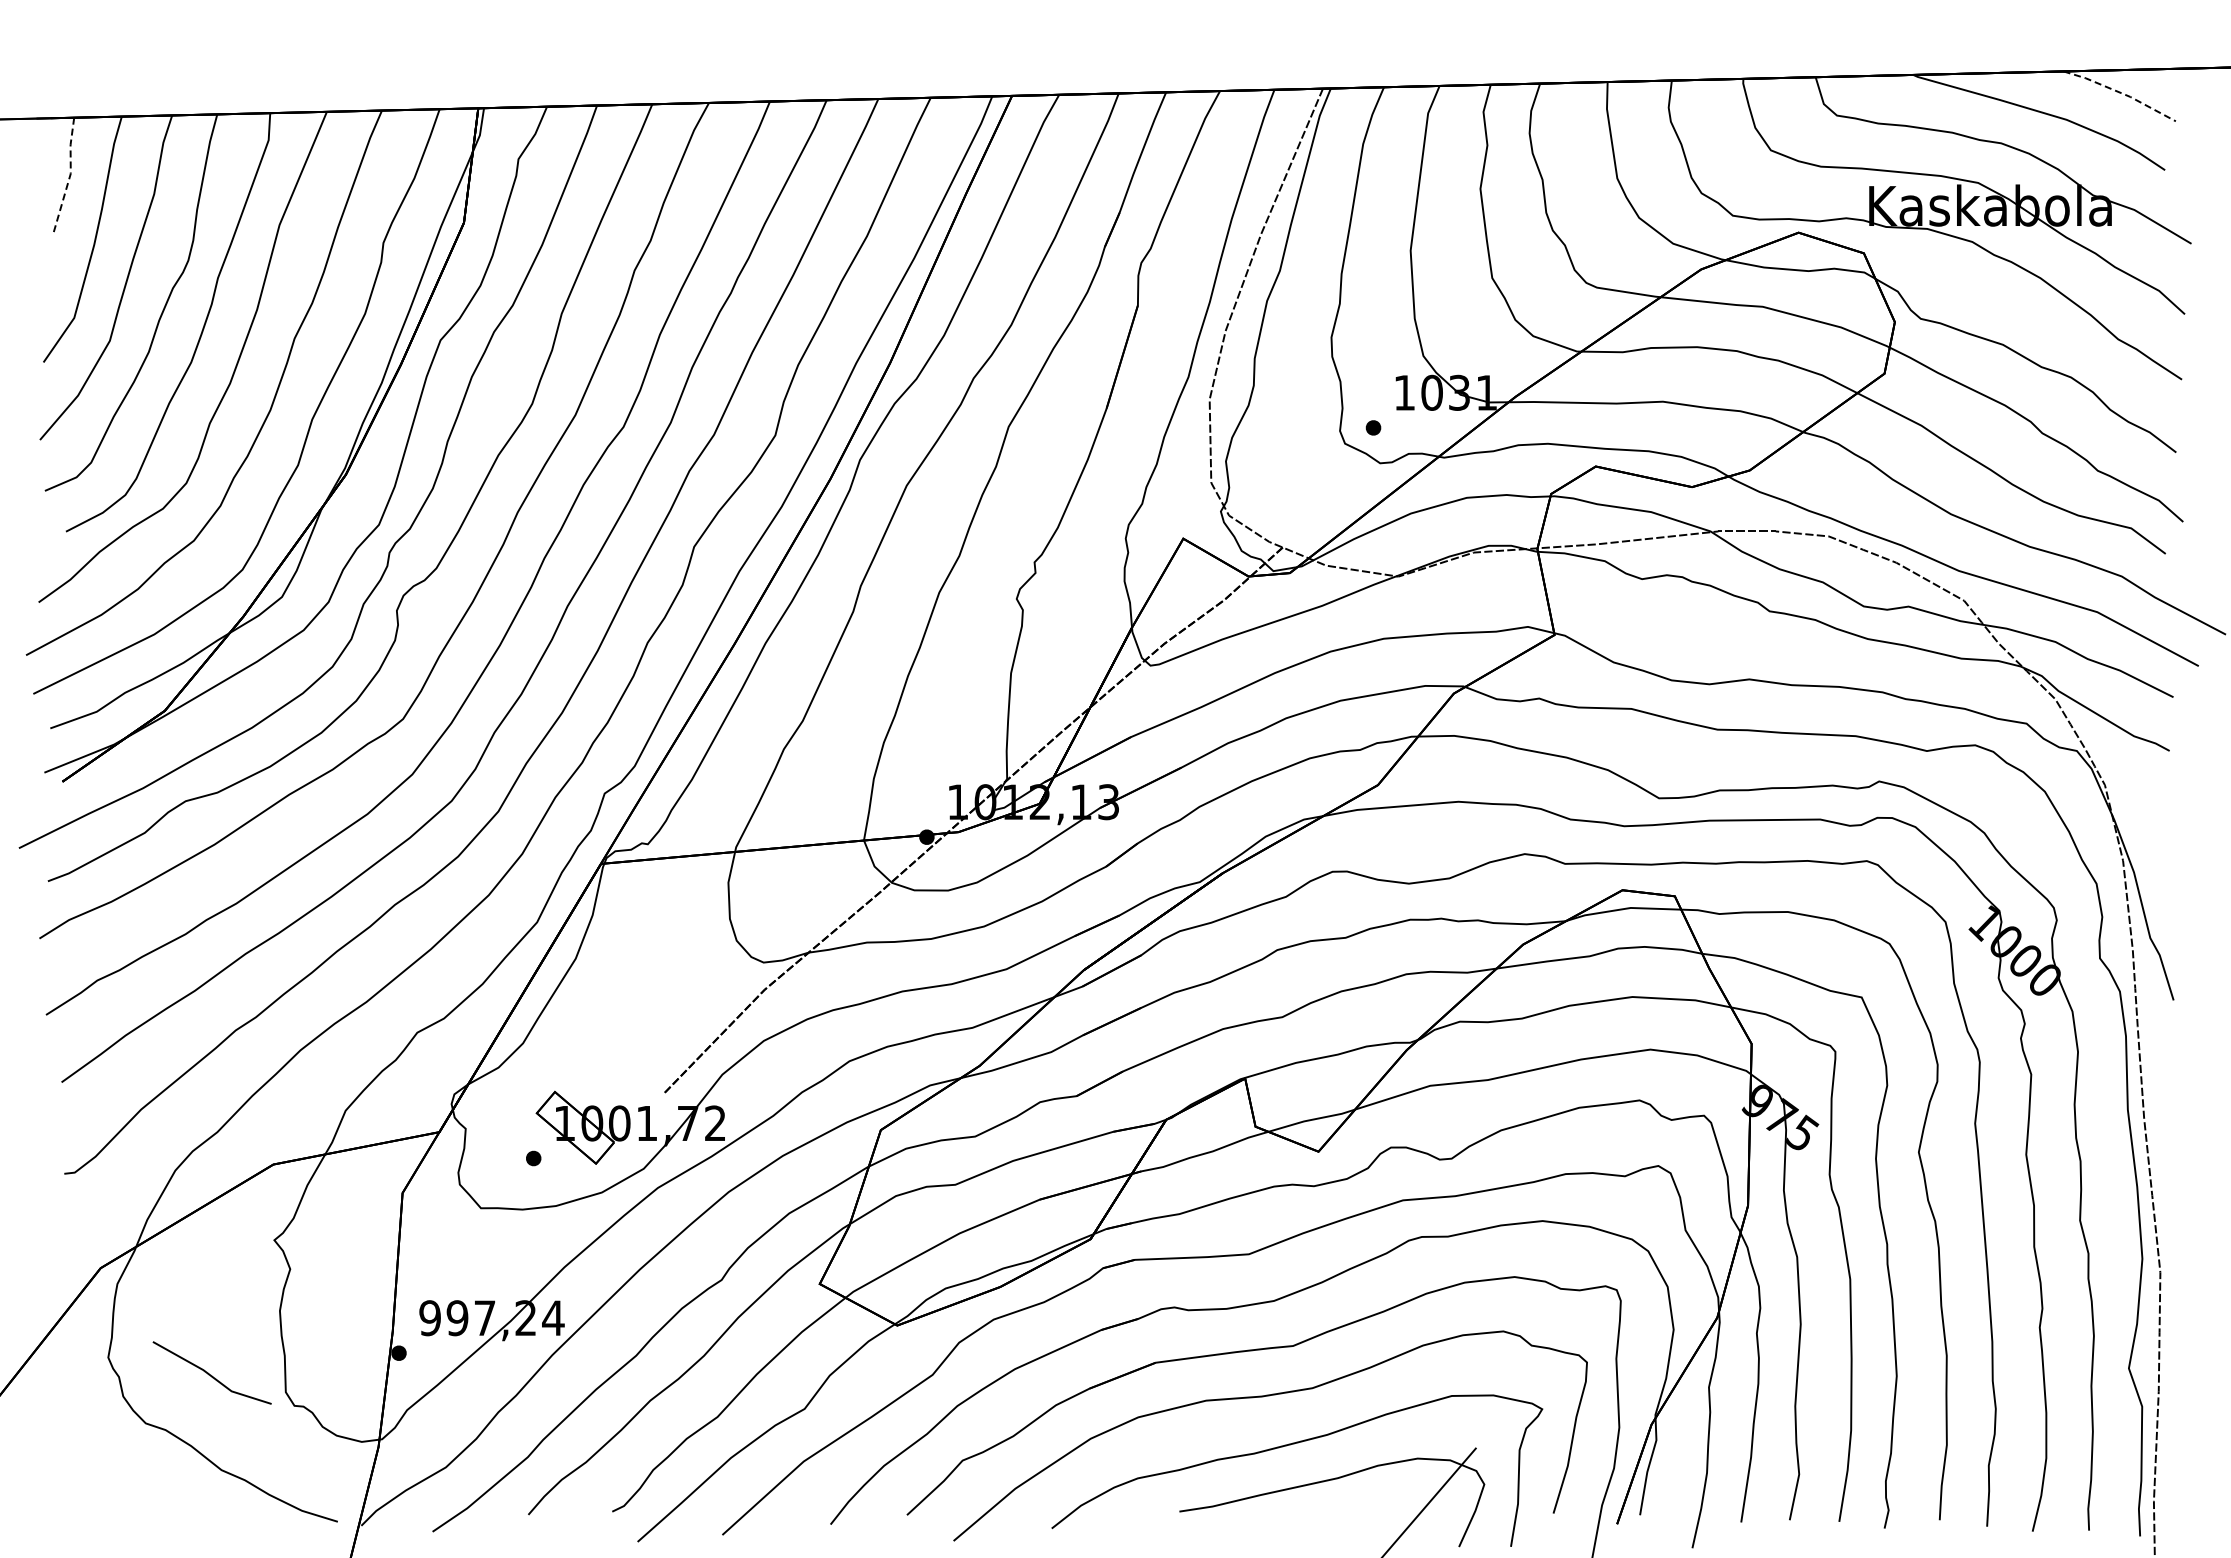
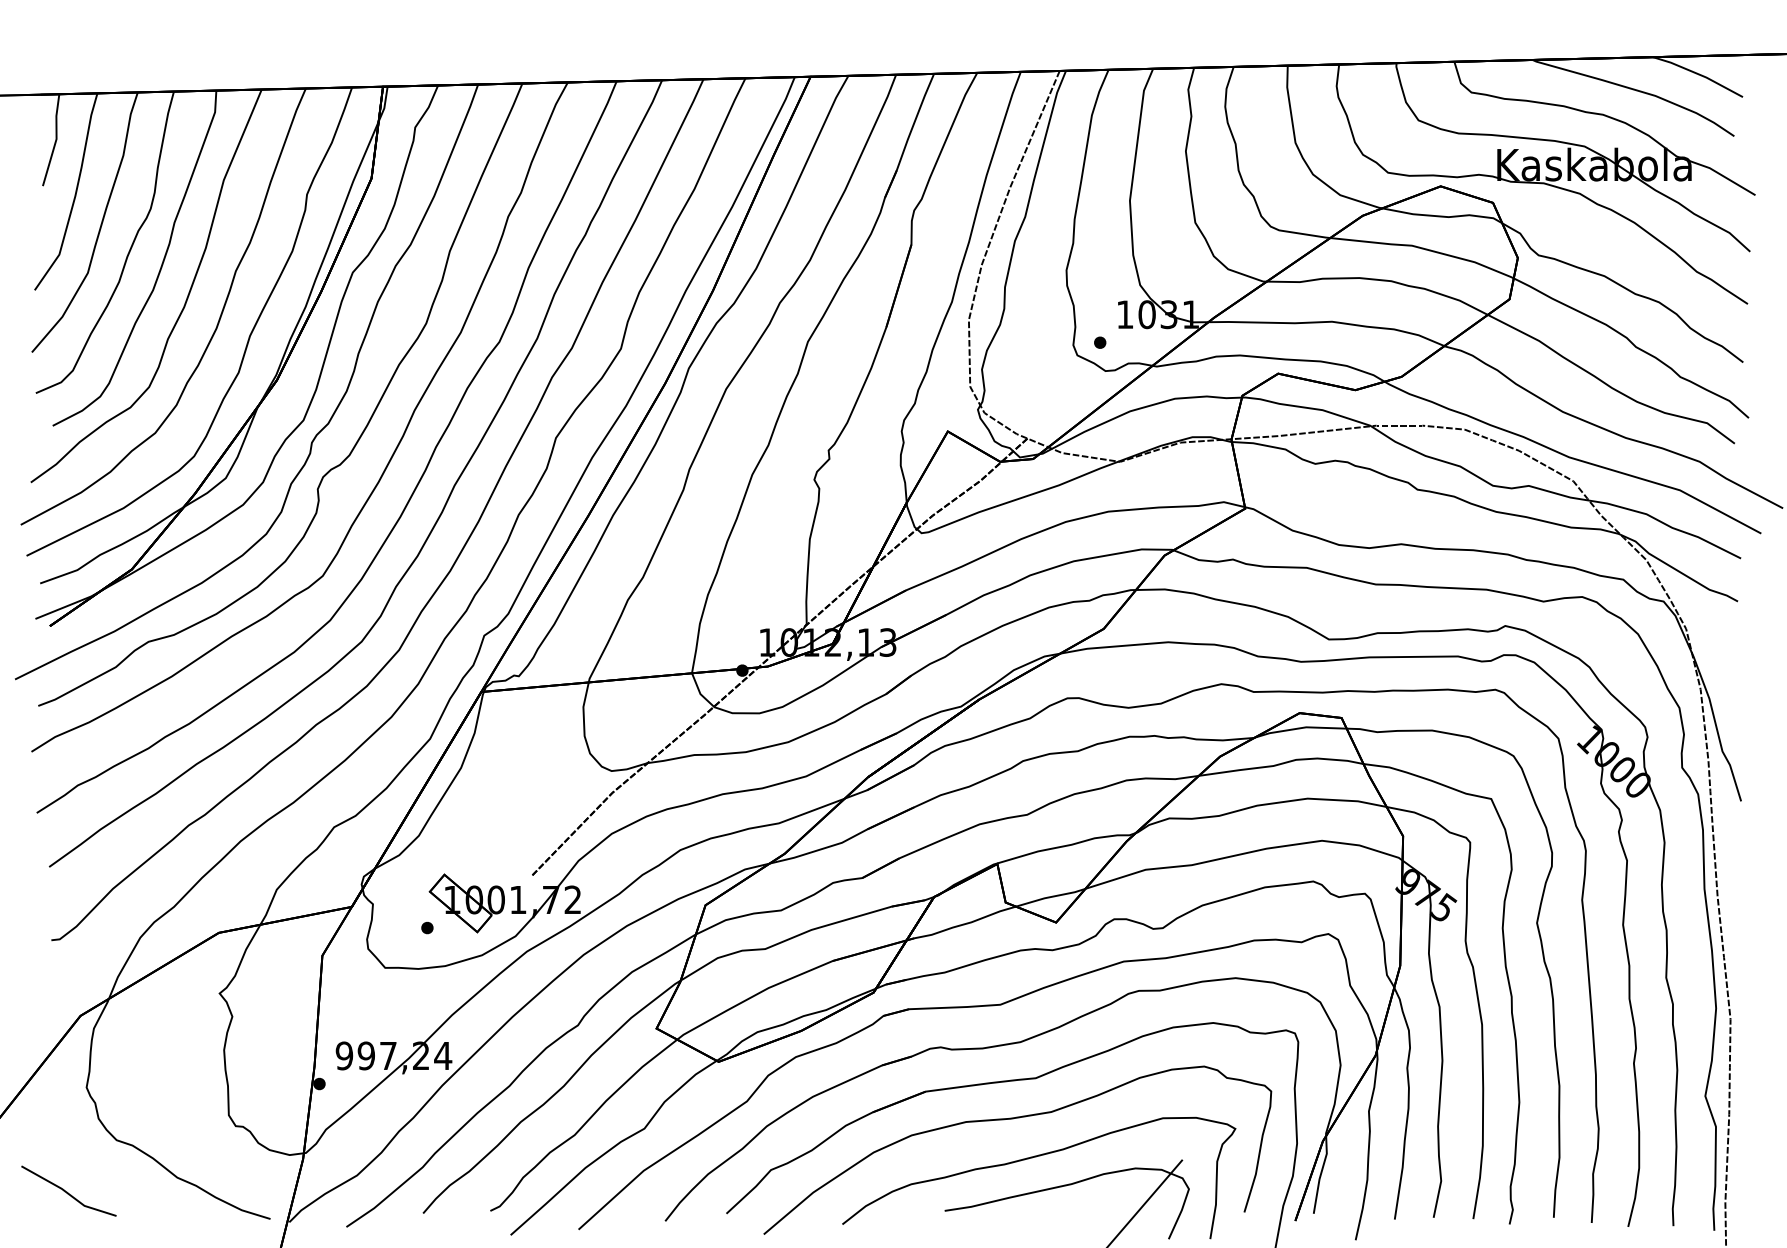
line: (2121, 93) -> (1699, 74), dashed -> solid
line: (70, 175) -> (56, 140), dashed -> solid
line: (209, 1373) -> (66, 1191), moved

